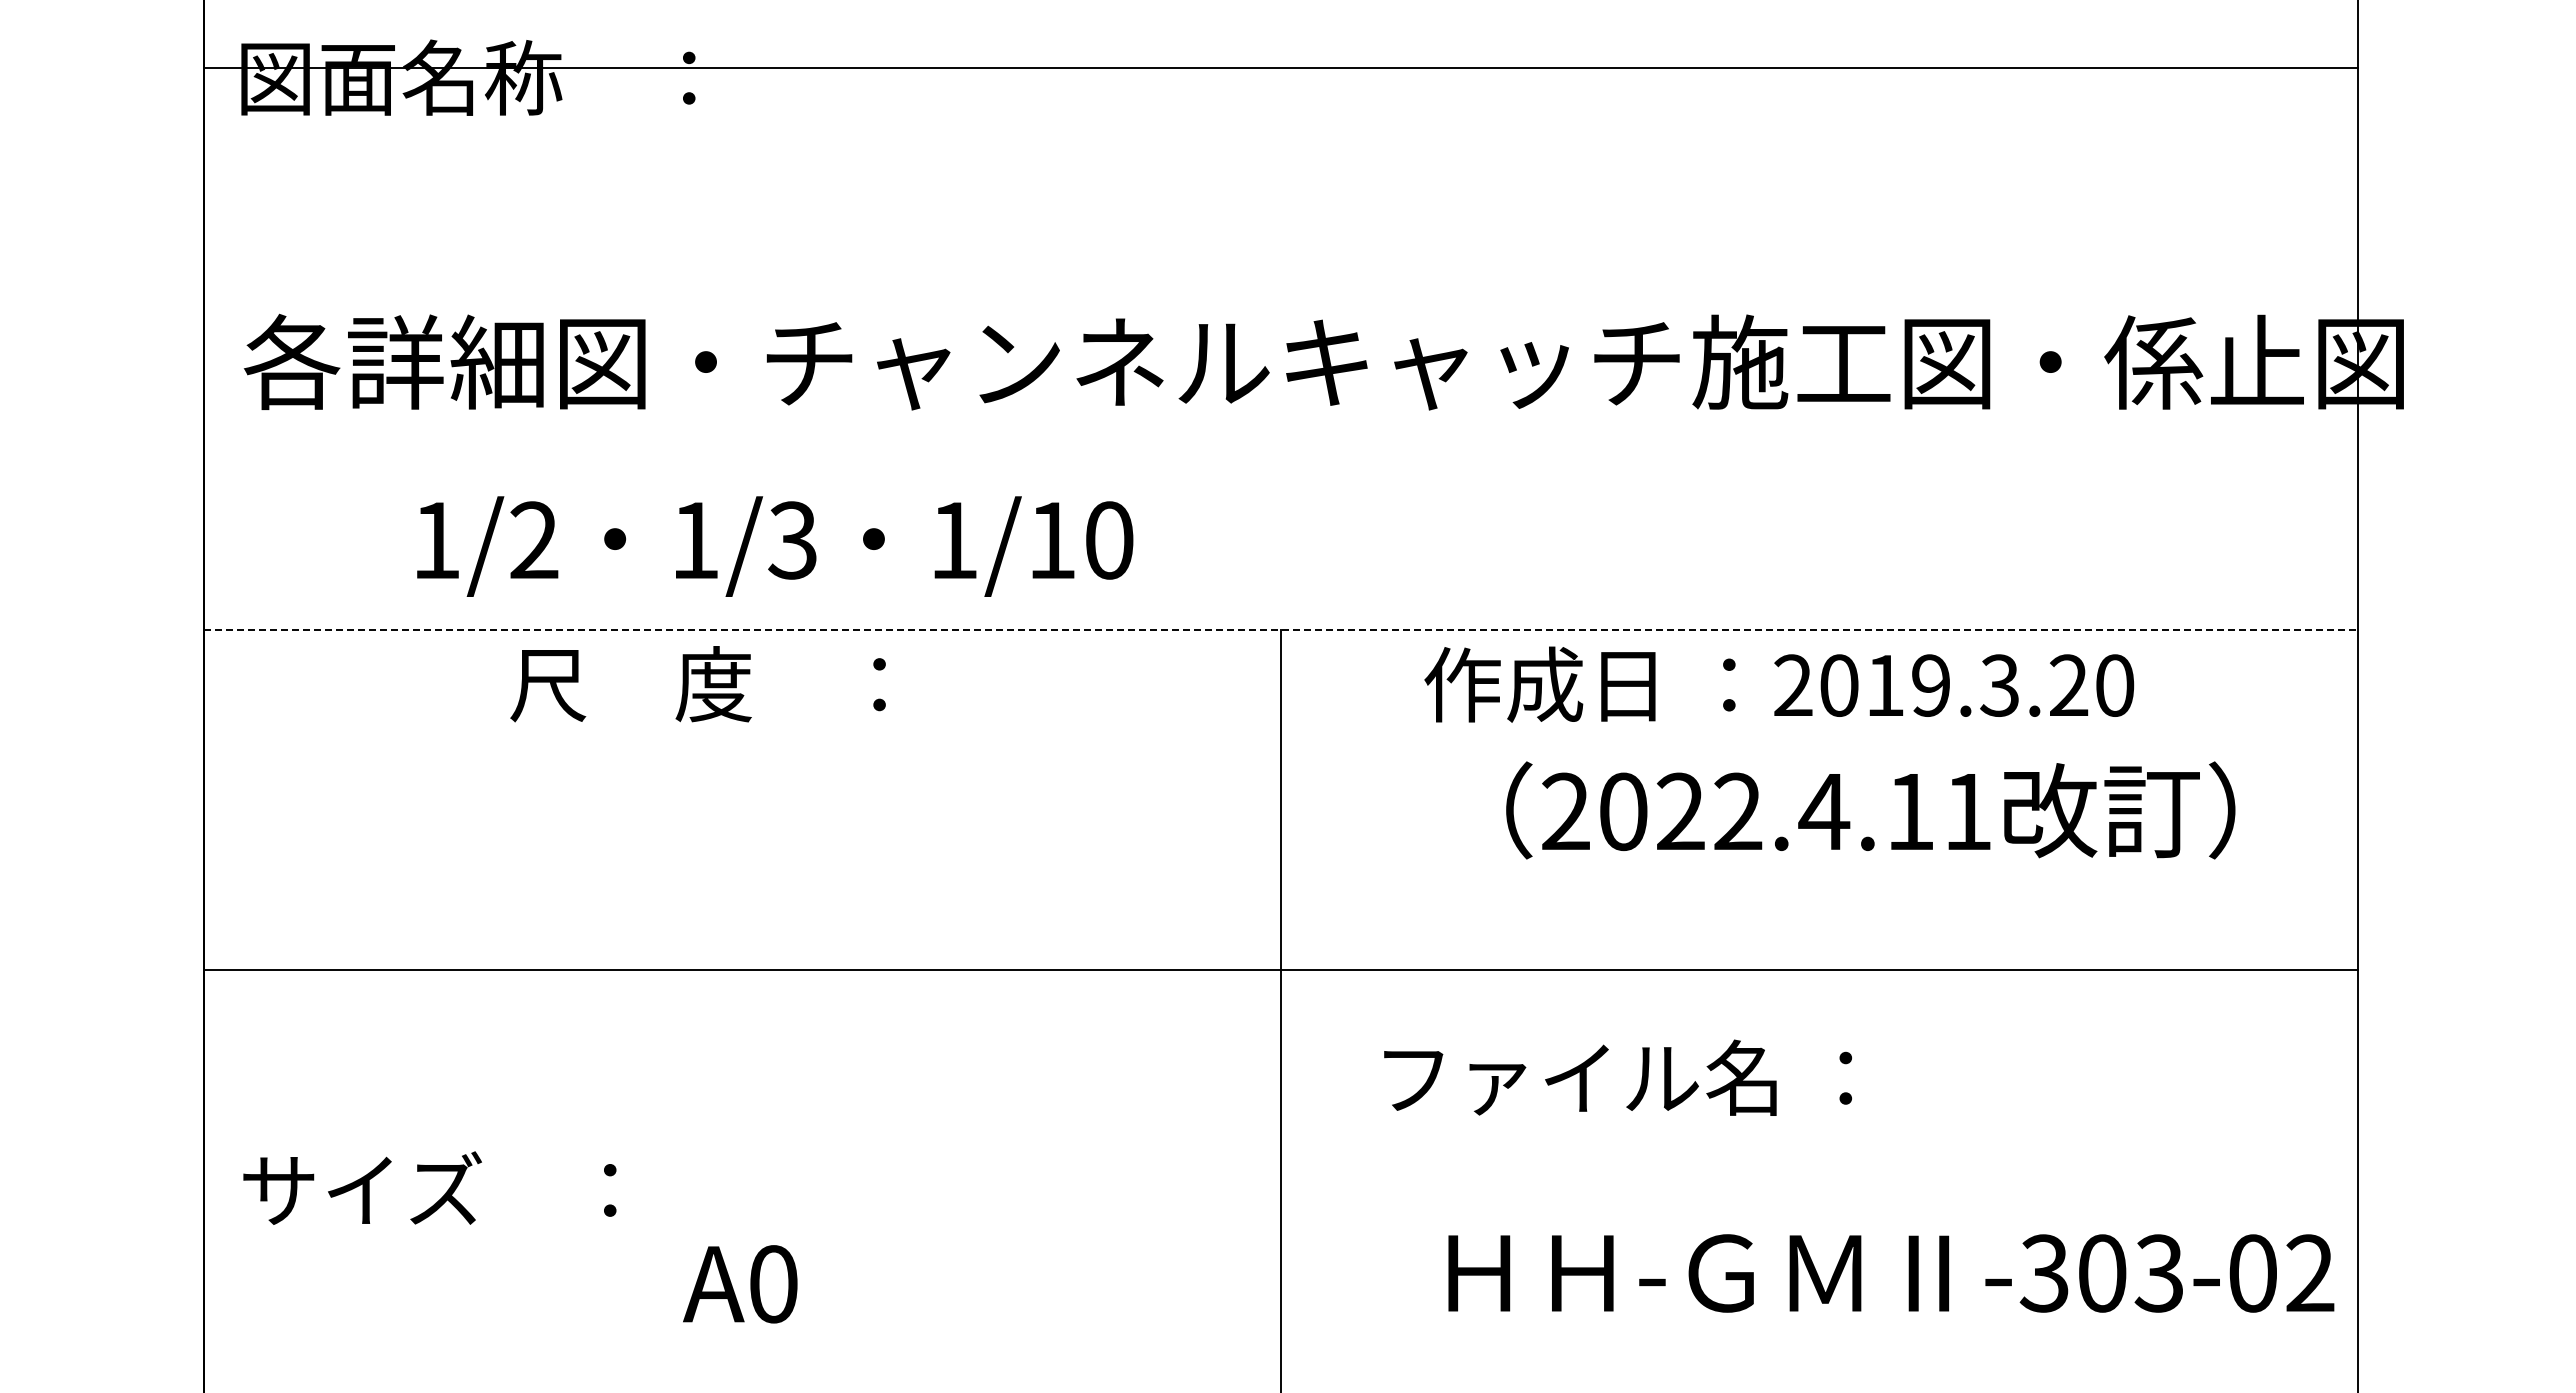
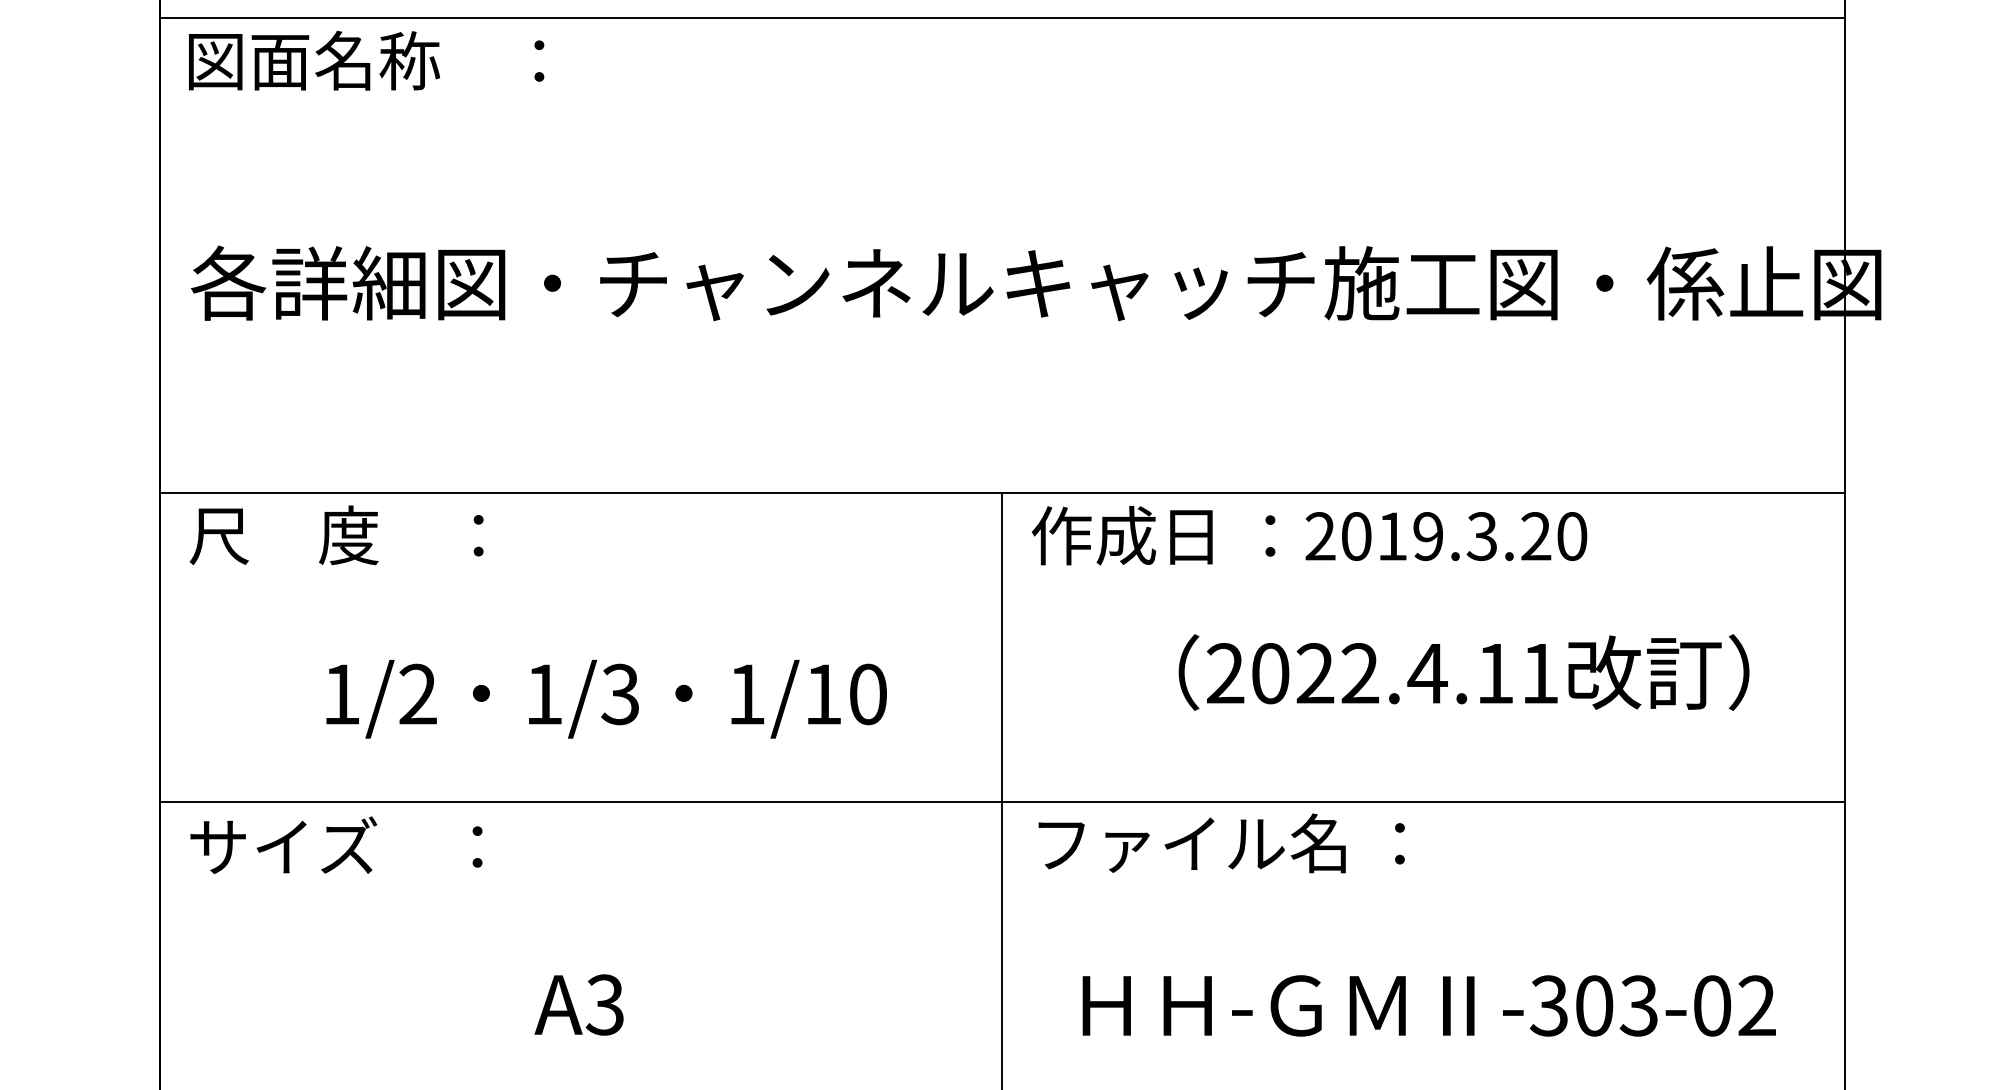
line: (1280, 67) -> (1002, 18), moved
text: (775, 546) -> (606, 699), moved
line: (1280, 630) -> (1002, 493), dashed -> solid
text: (697, 684) -> (336, 535), moved
text: (1779, 684) -> (1309, 535), moved
text: (1870, 810) -> (1463, 672), moved
line: (1280, 969) -> (1002, 801), moved
text: (1617, 1077) -> (1221, 843), moved
text: (429, 1187) -> (336, 844), moved
text: (1891, 1273) -> (1429, 1005), moved
text: (772, 1284) -> (604, 1005), A0 -> A3

